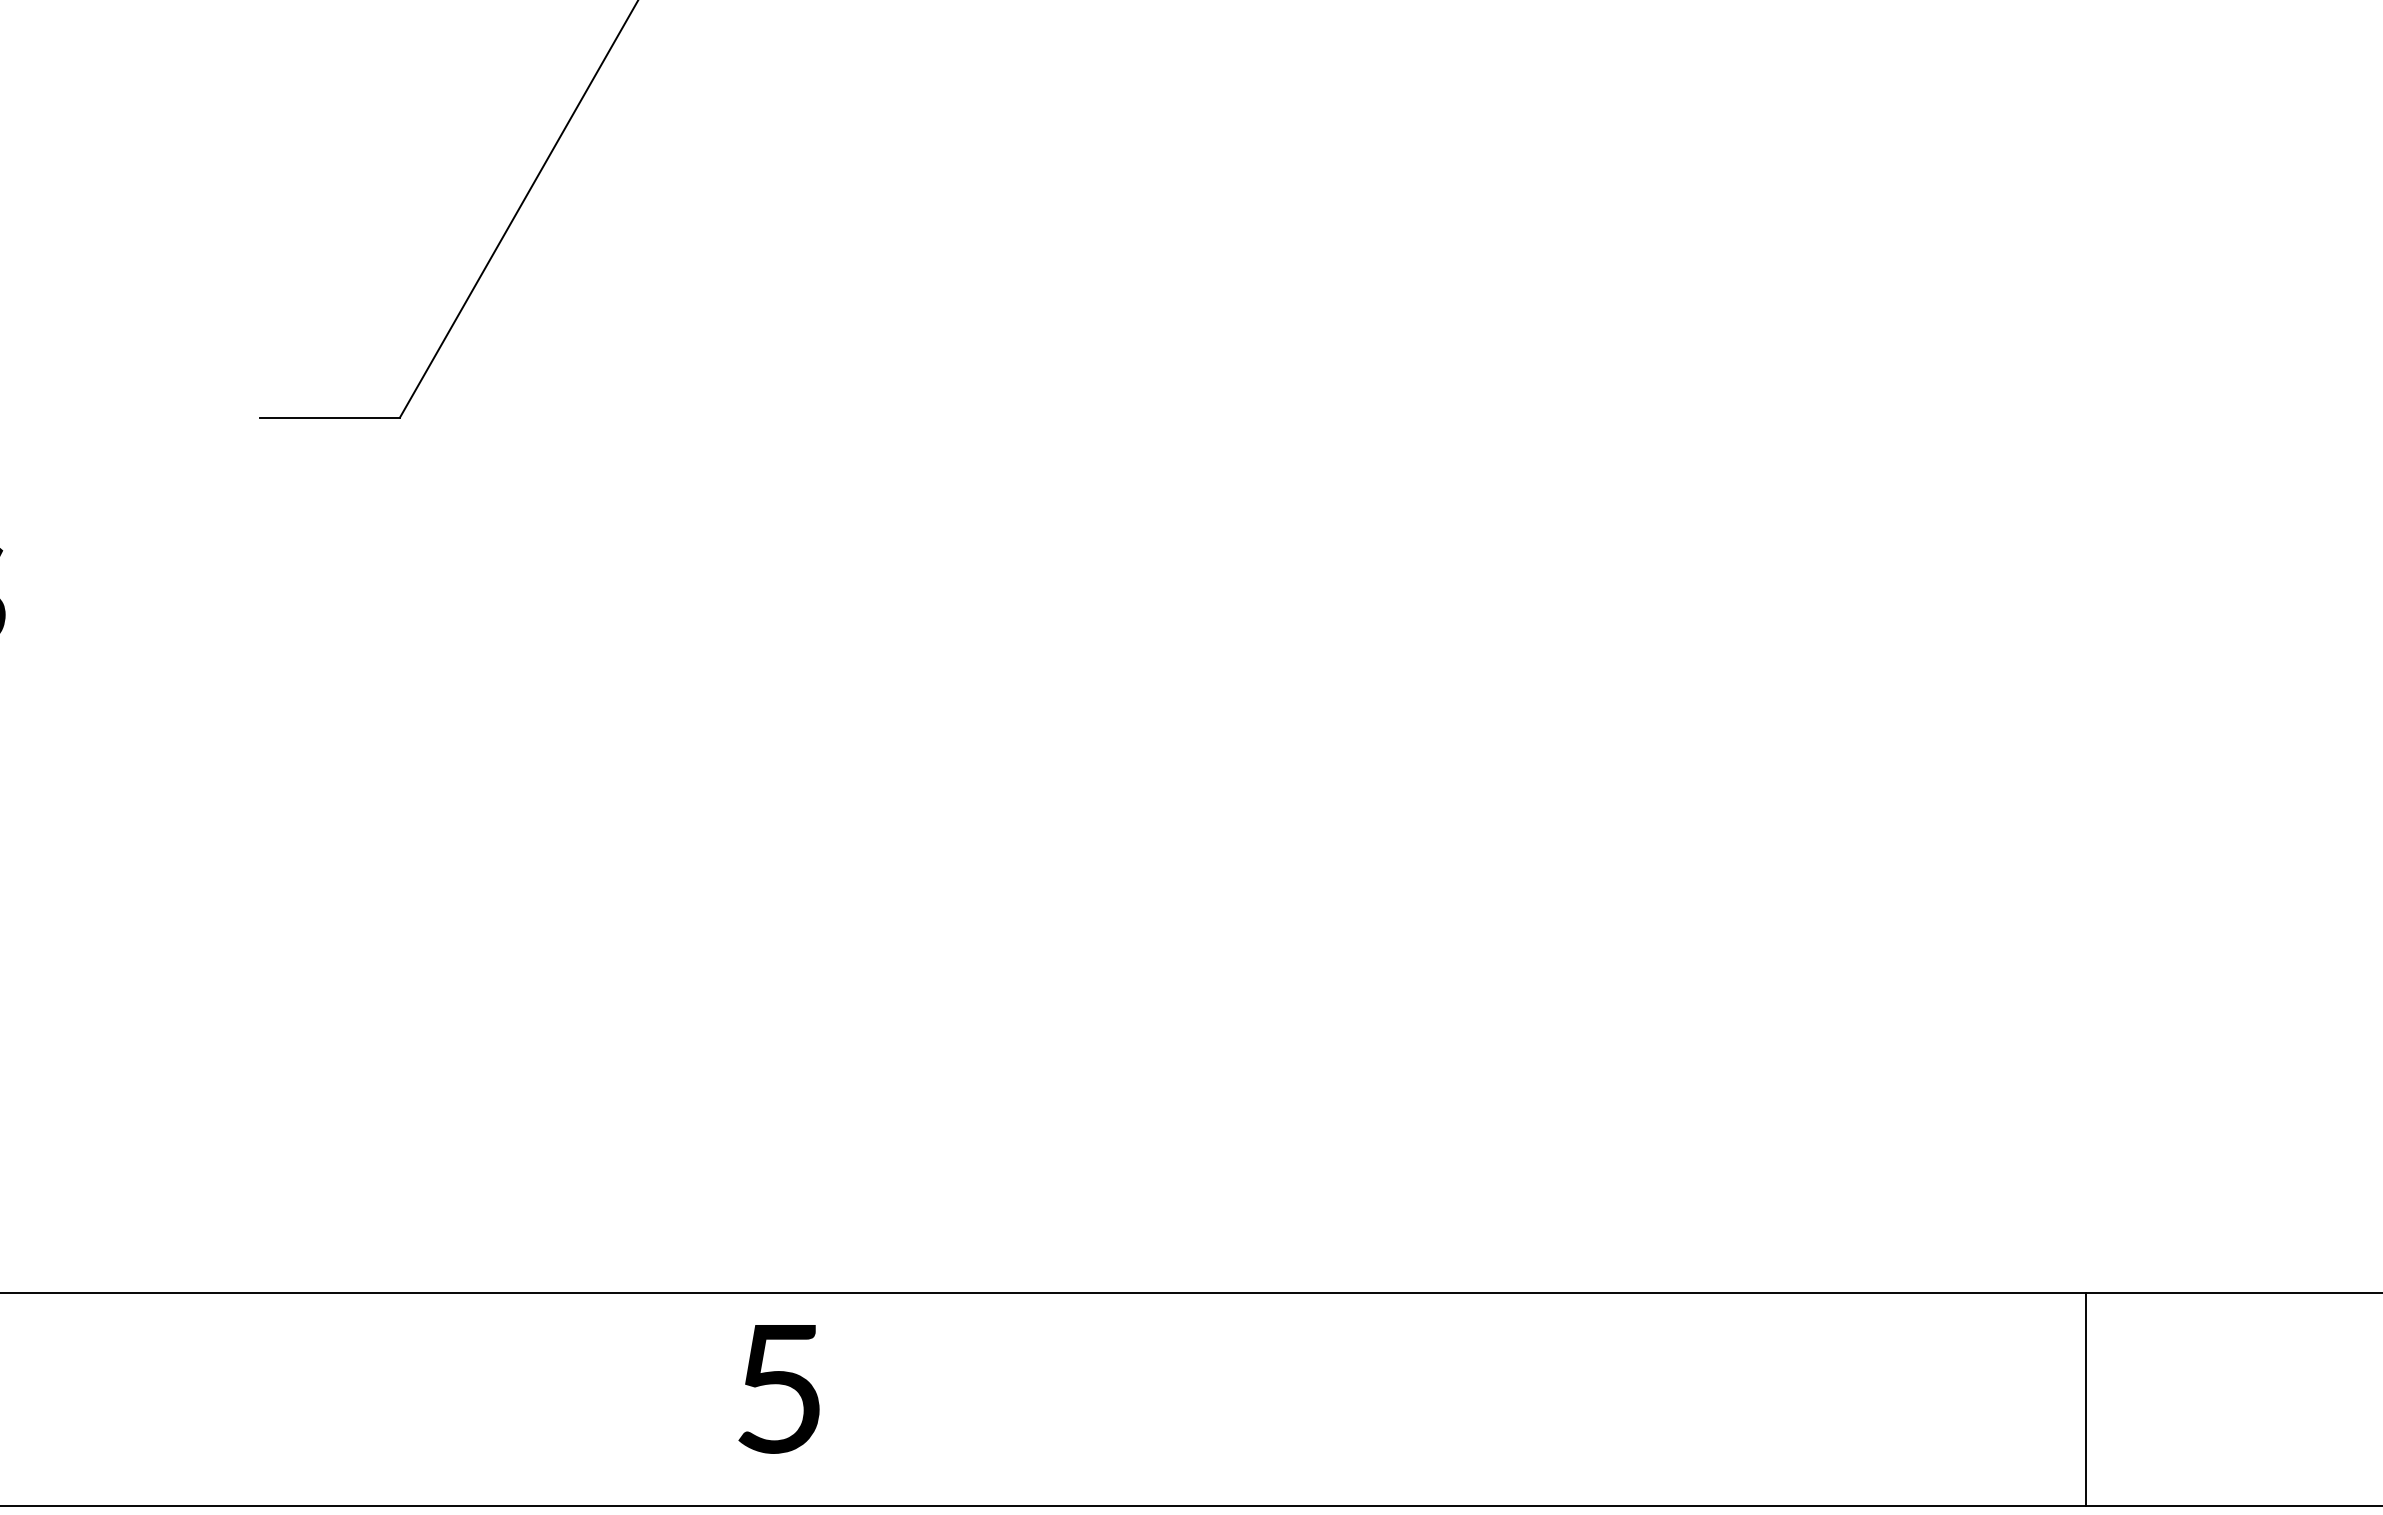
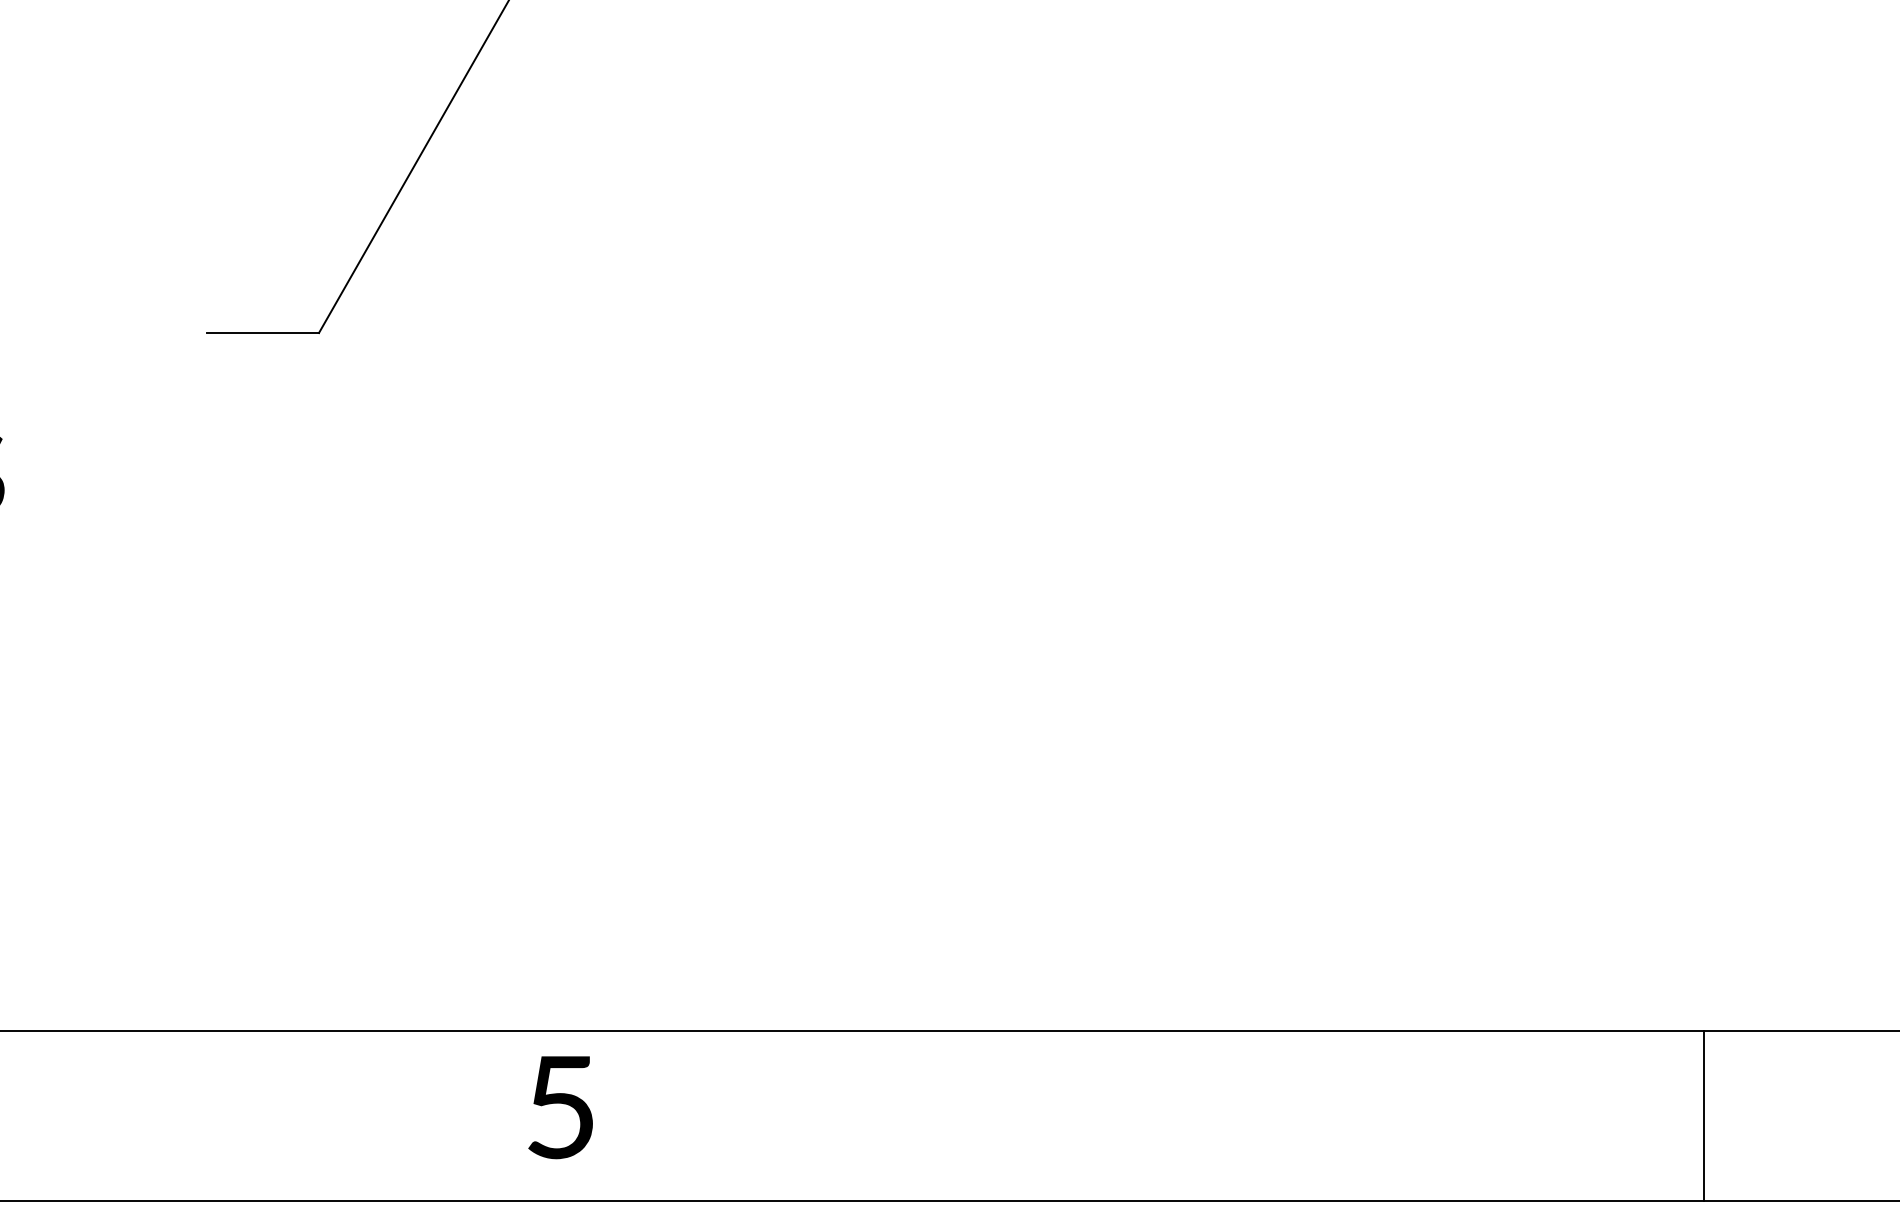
text: (778, 1389) -> (560, 1107), moved
line: (2085, 1399) -> (1704, 1115), moved

